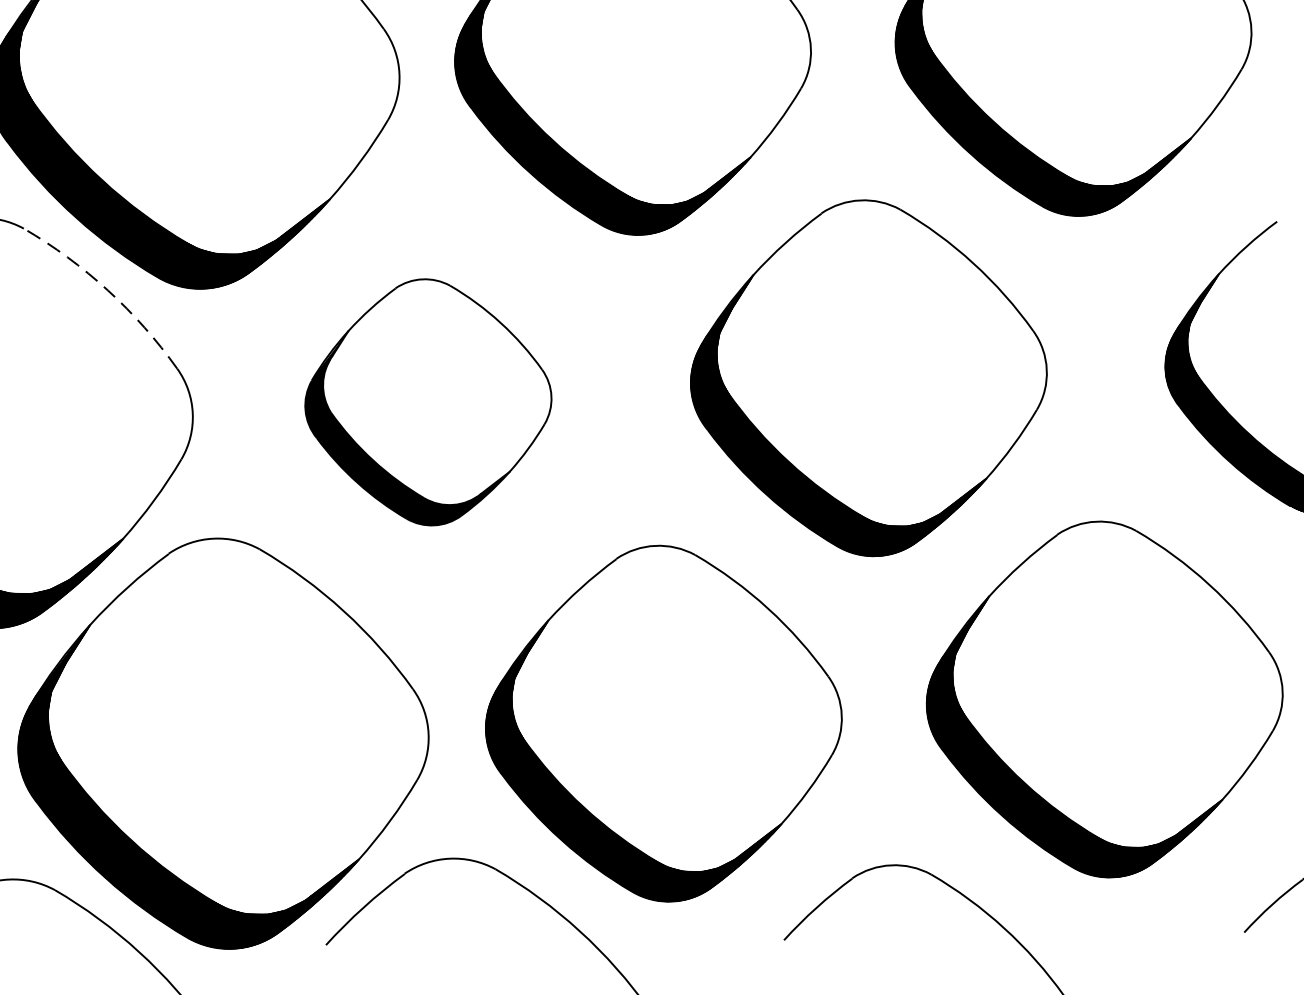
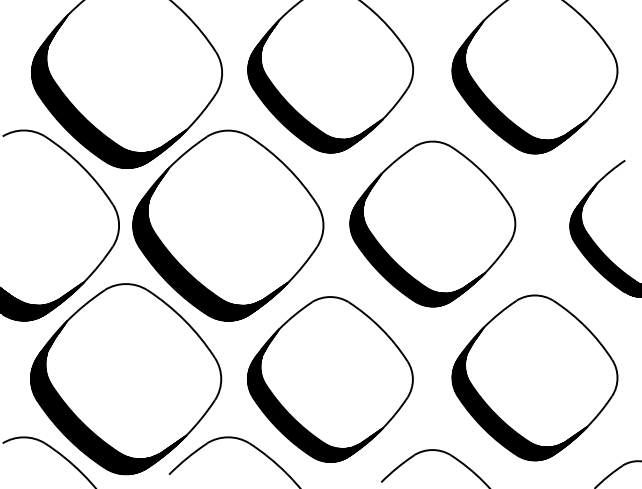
arc: (107, 289) -> (82, 166), dashed -> solid
part: (428, 402) -> (228, 225), size x1.67

